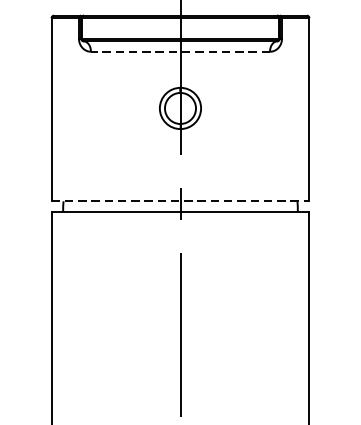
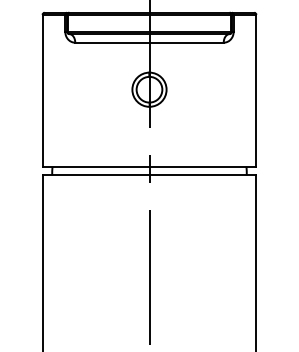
line: (180, 51) -> (149, 42), dashed -> solid
line: (180, 201) -> (149, 166), dashed -> solid

